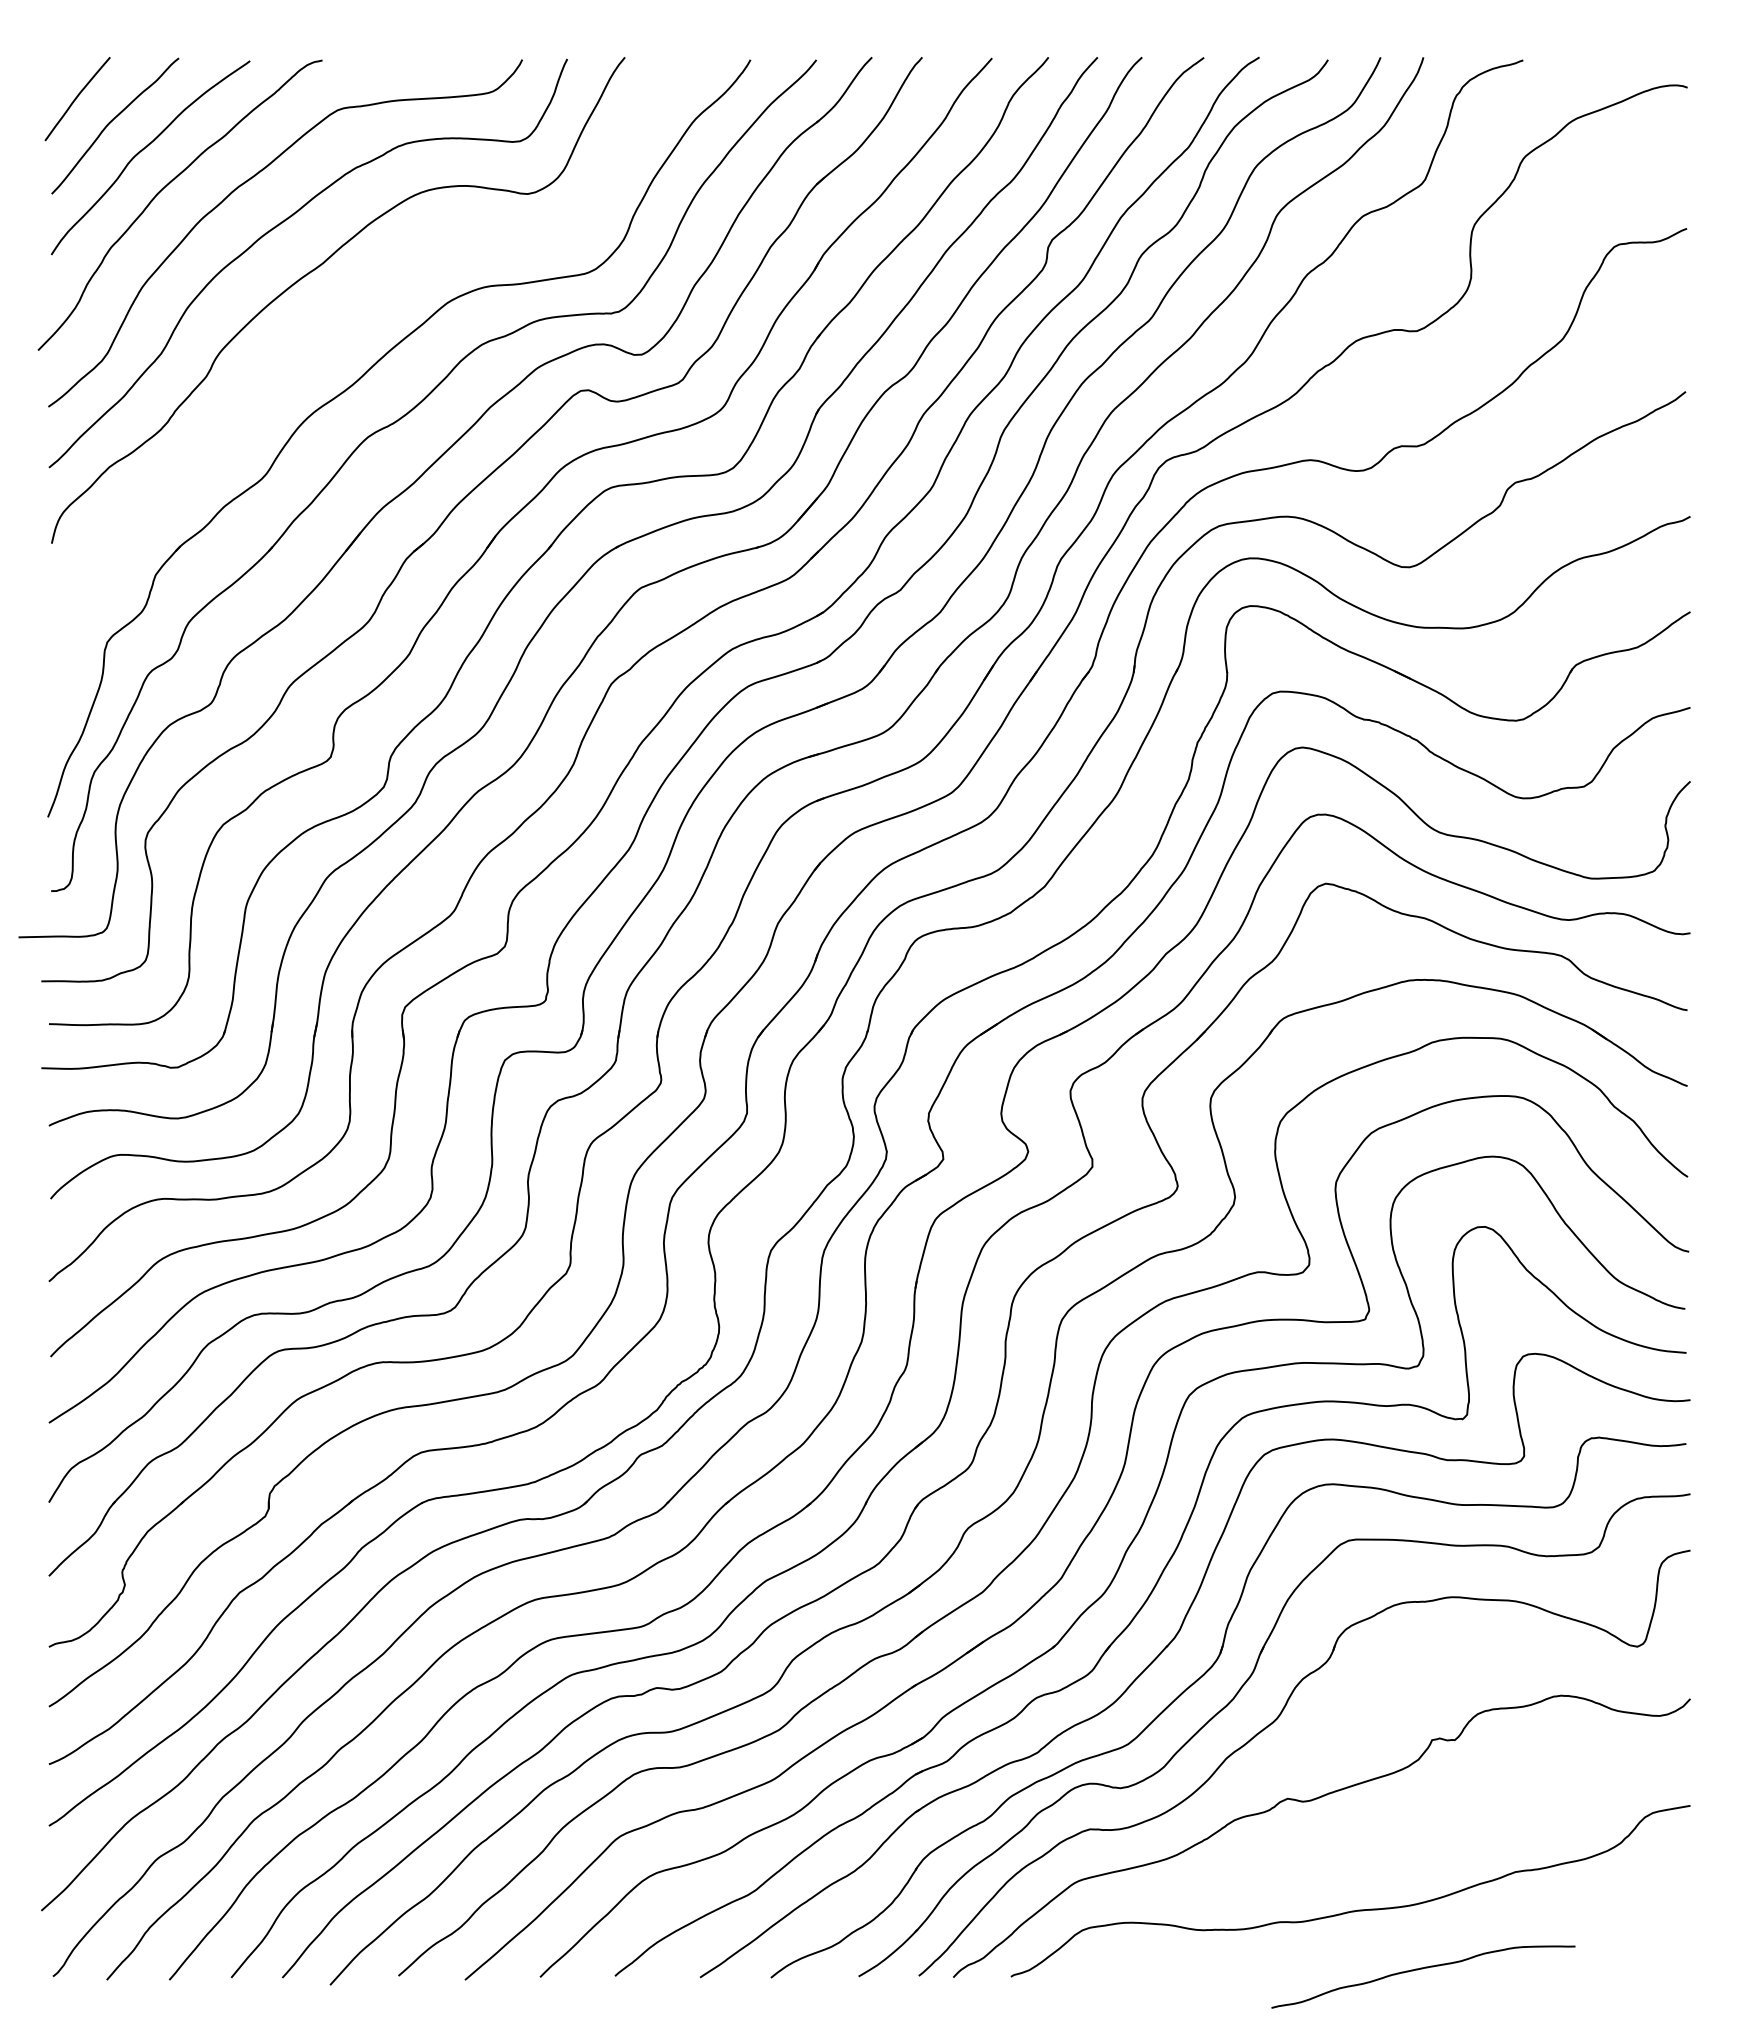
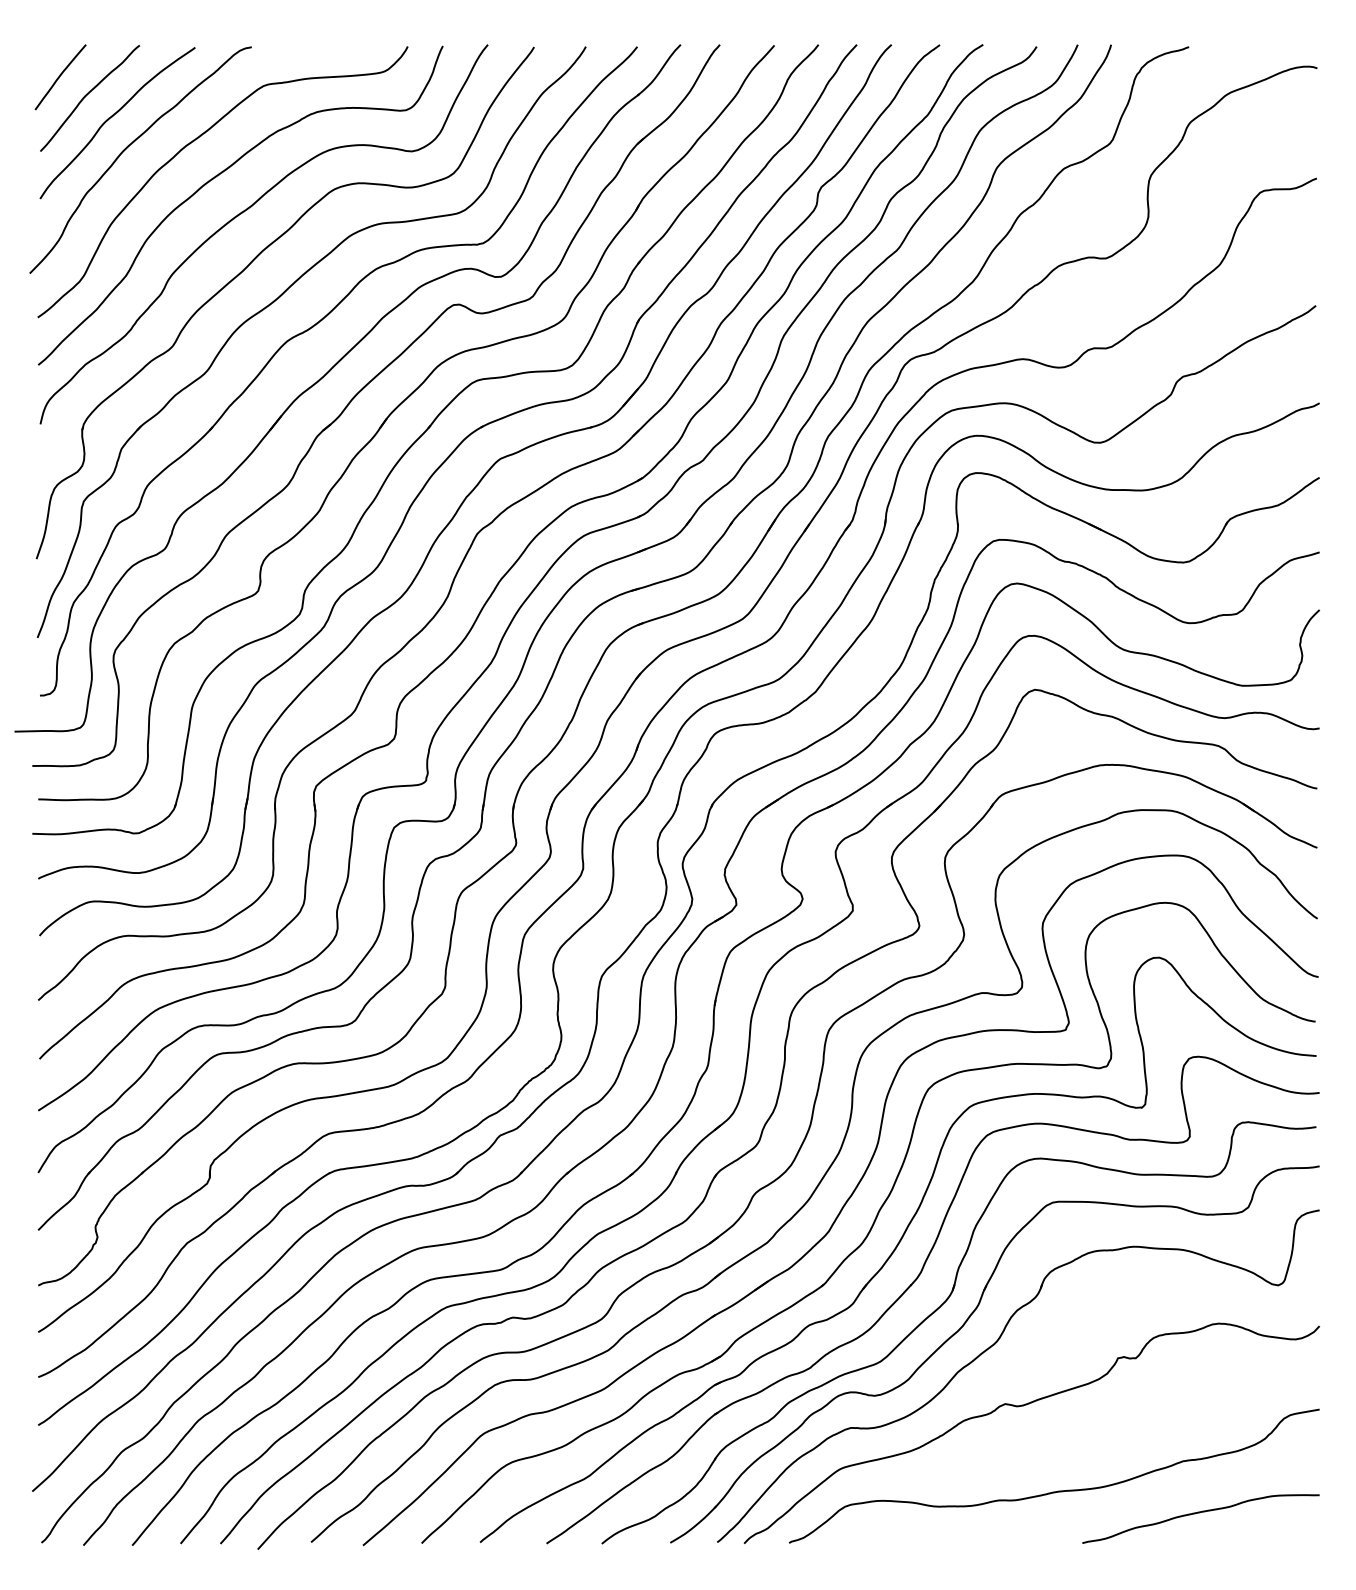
part: (318, 341) -> (248, 266), added
curve: (1422, 1969) -> (1200, 1513), moved

